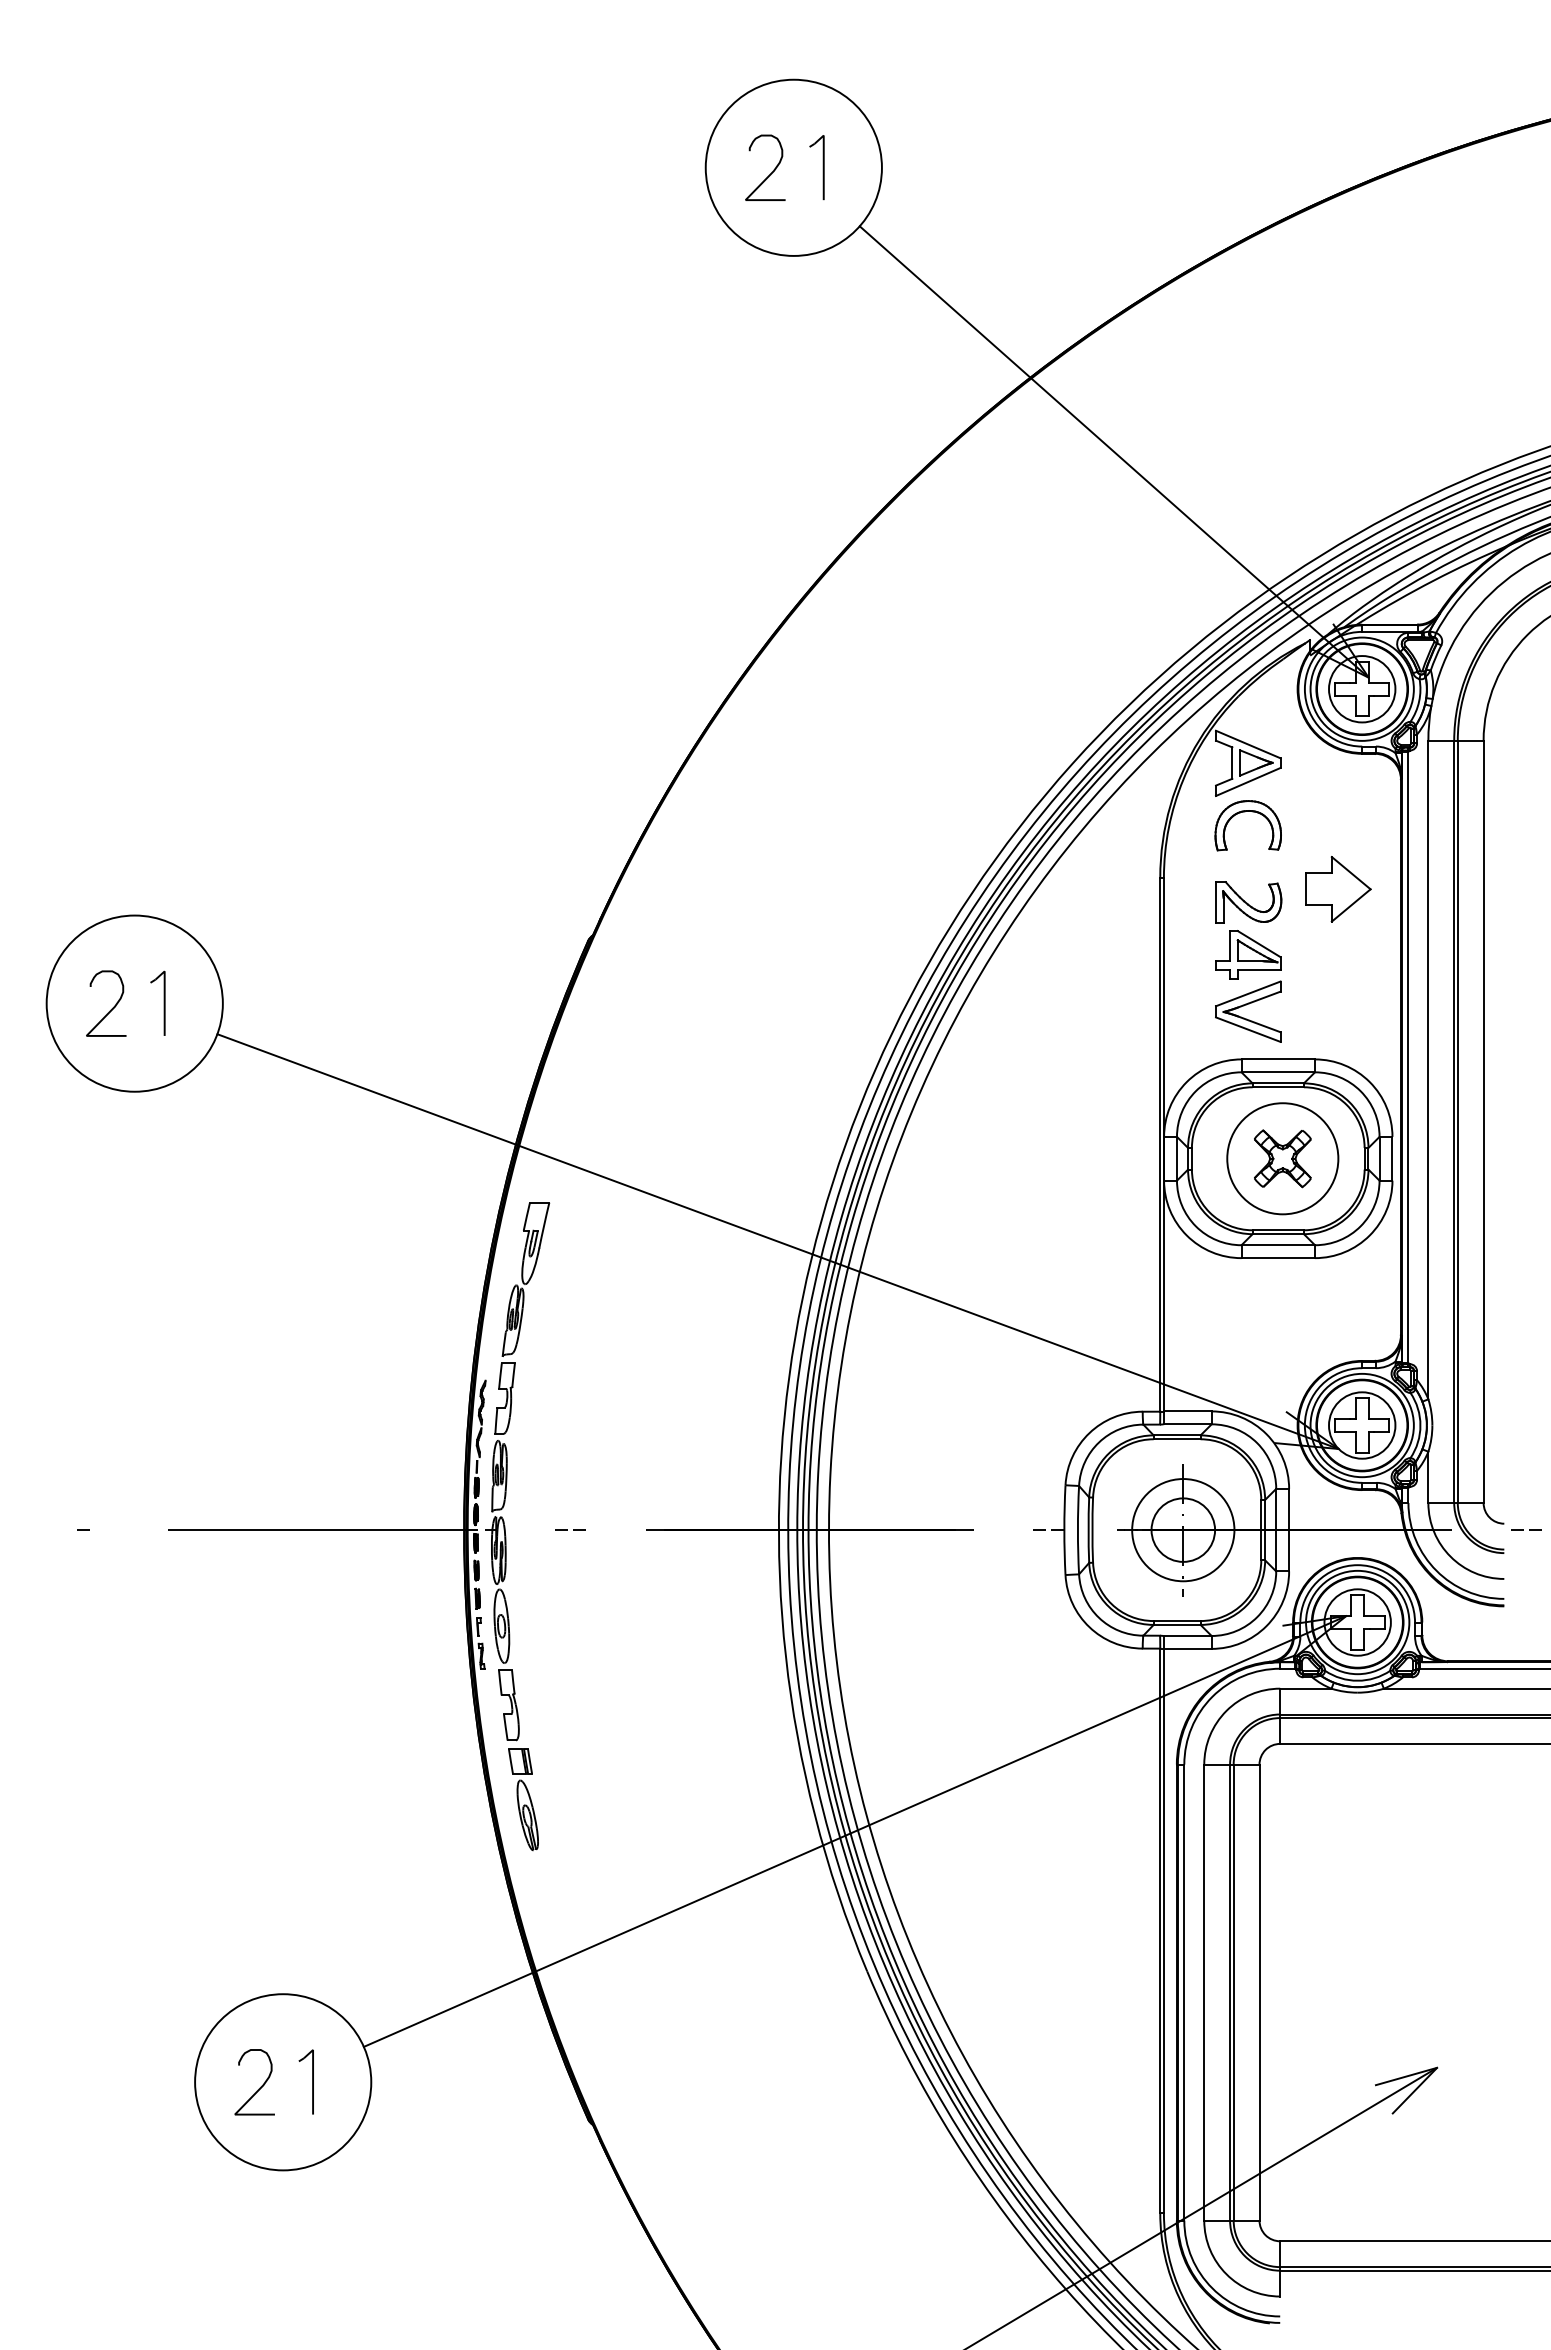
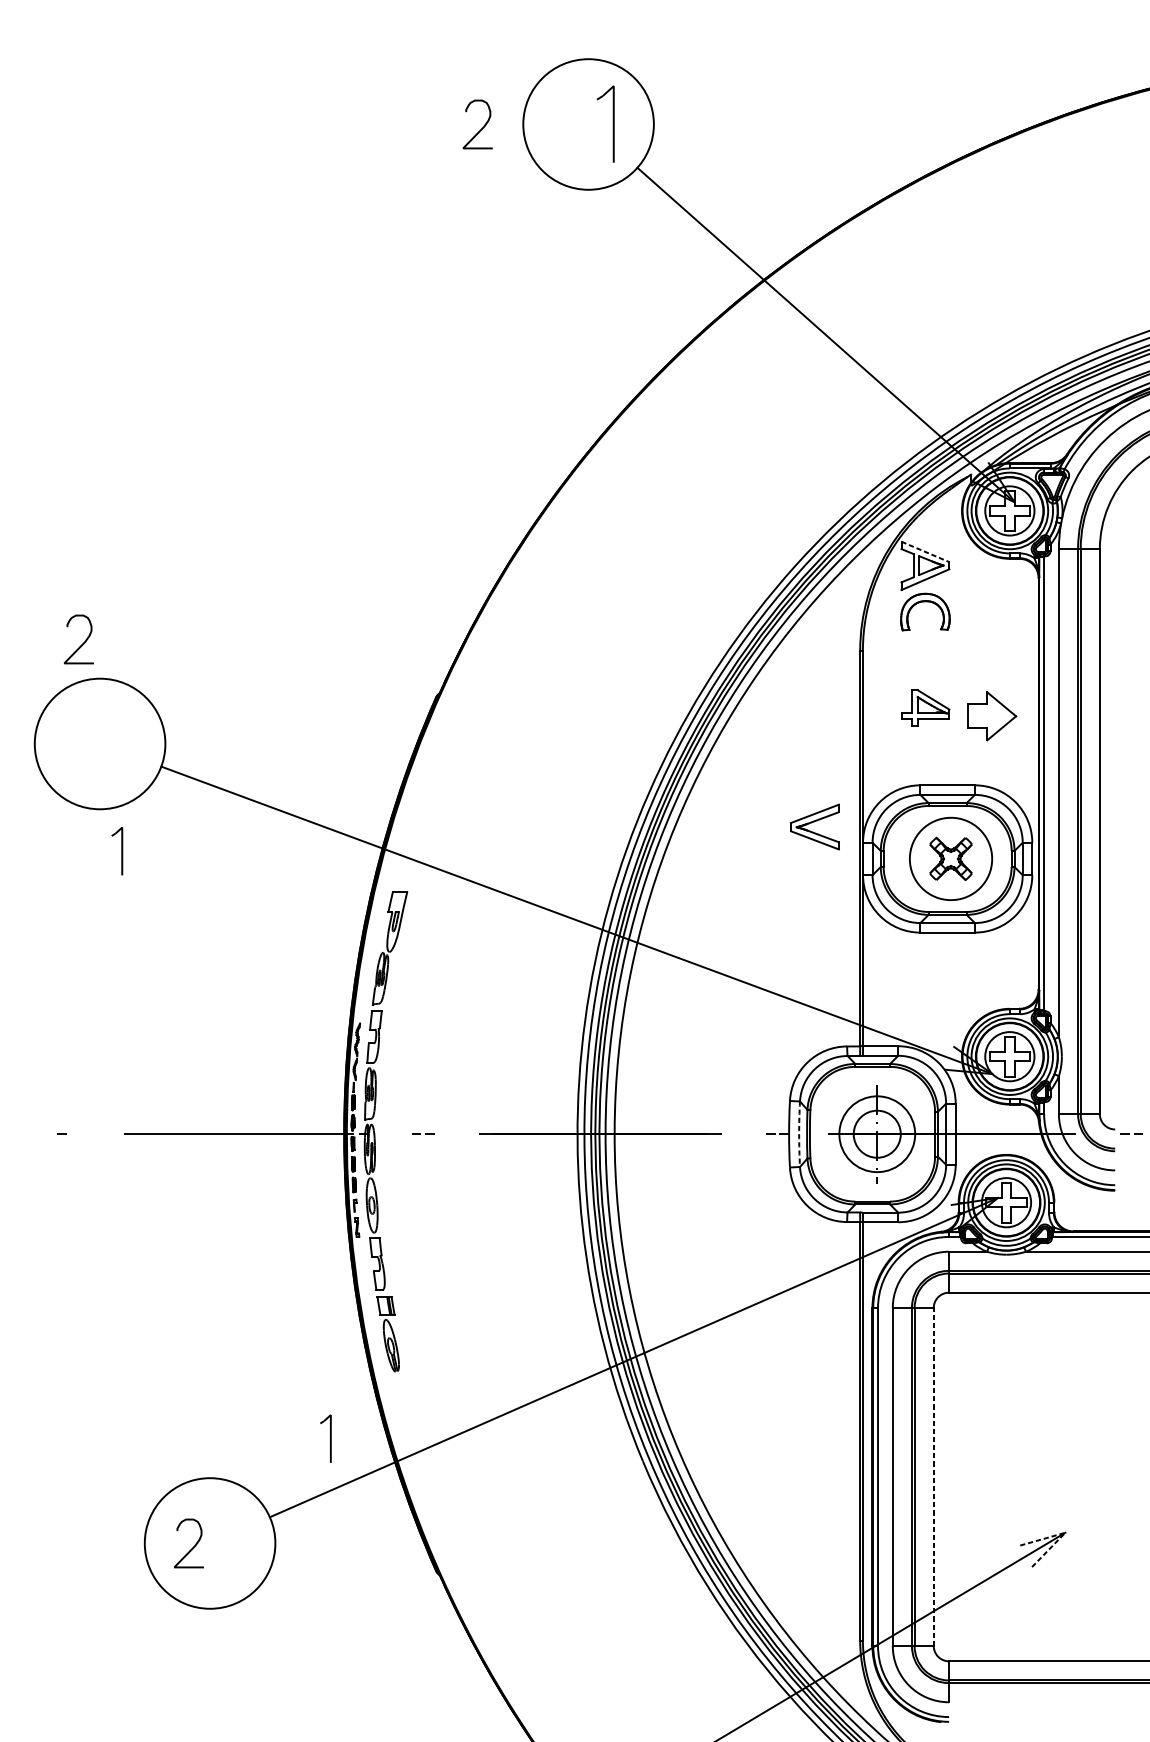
part: (816, 167) -> (605, 124), size x1.6
curve: (771, 172) -> (482, 127), moved
line: (1248, 744) -> (925, 551), solid -> dashed
part: (1338, 889) -> (992, 716), moved
part: (1248, 902) -> (925, 669), removed
part: (157, 1002) -> (116, 850), moved
part: (1246, 1005) -> (813, 822), moved
curve: (111, 1008) -> (82, 643), moved
arc: (1077, 1530) -> (798, 1134), solid -> dashed
line: (1259, 1992) -> (933, 1476), solid -> dashed
line: (1437, 2067) -> (1065, 1532), solid -> dashed
part: (312, 2081) -> (330, 1438), moved

